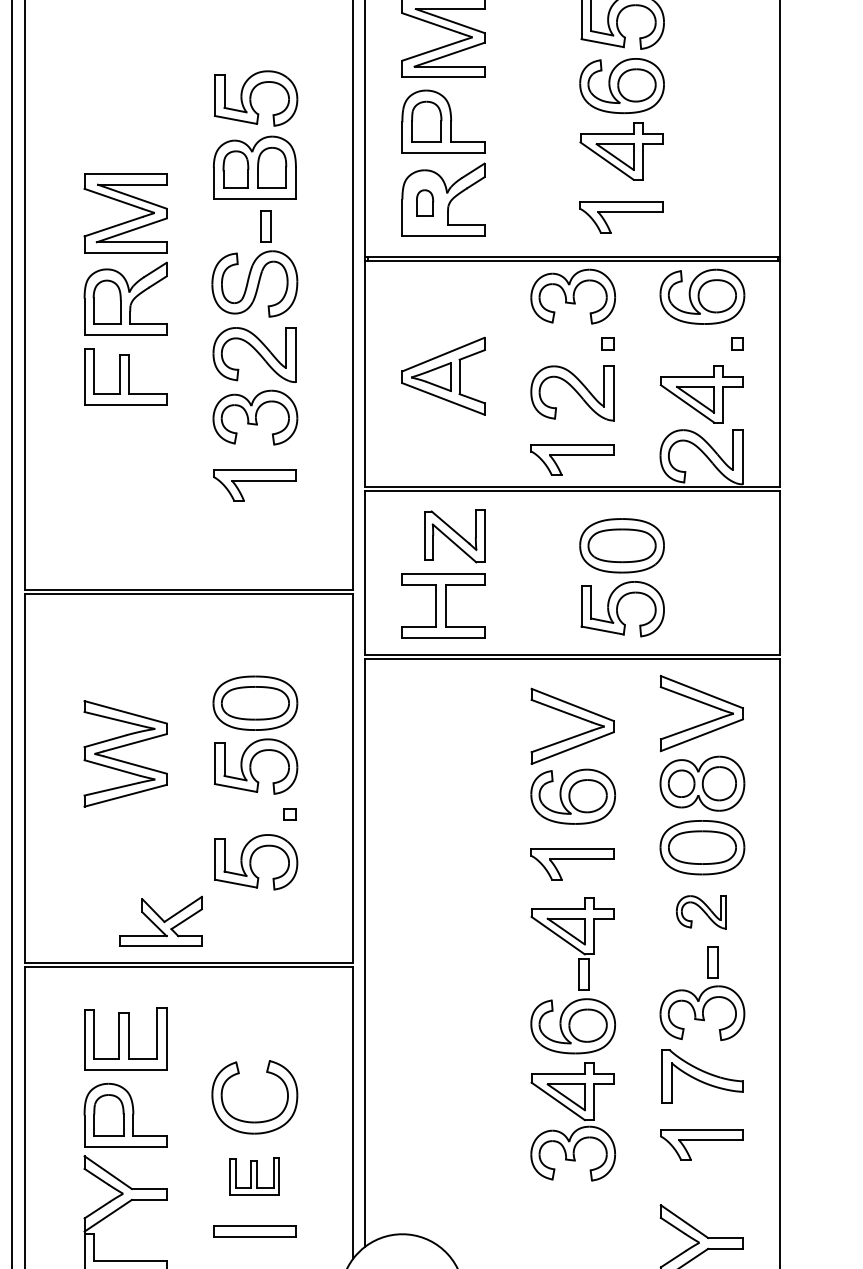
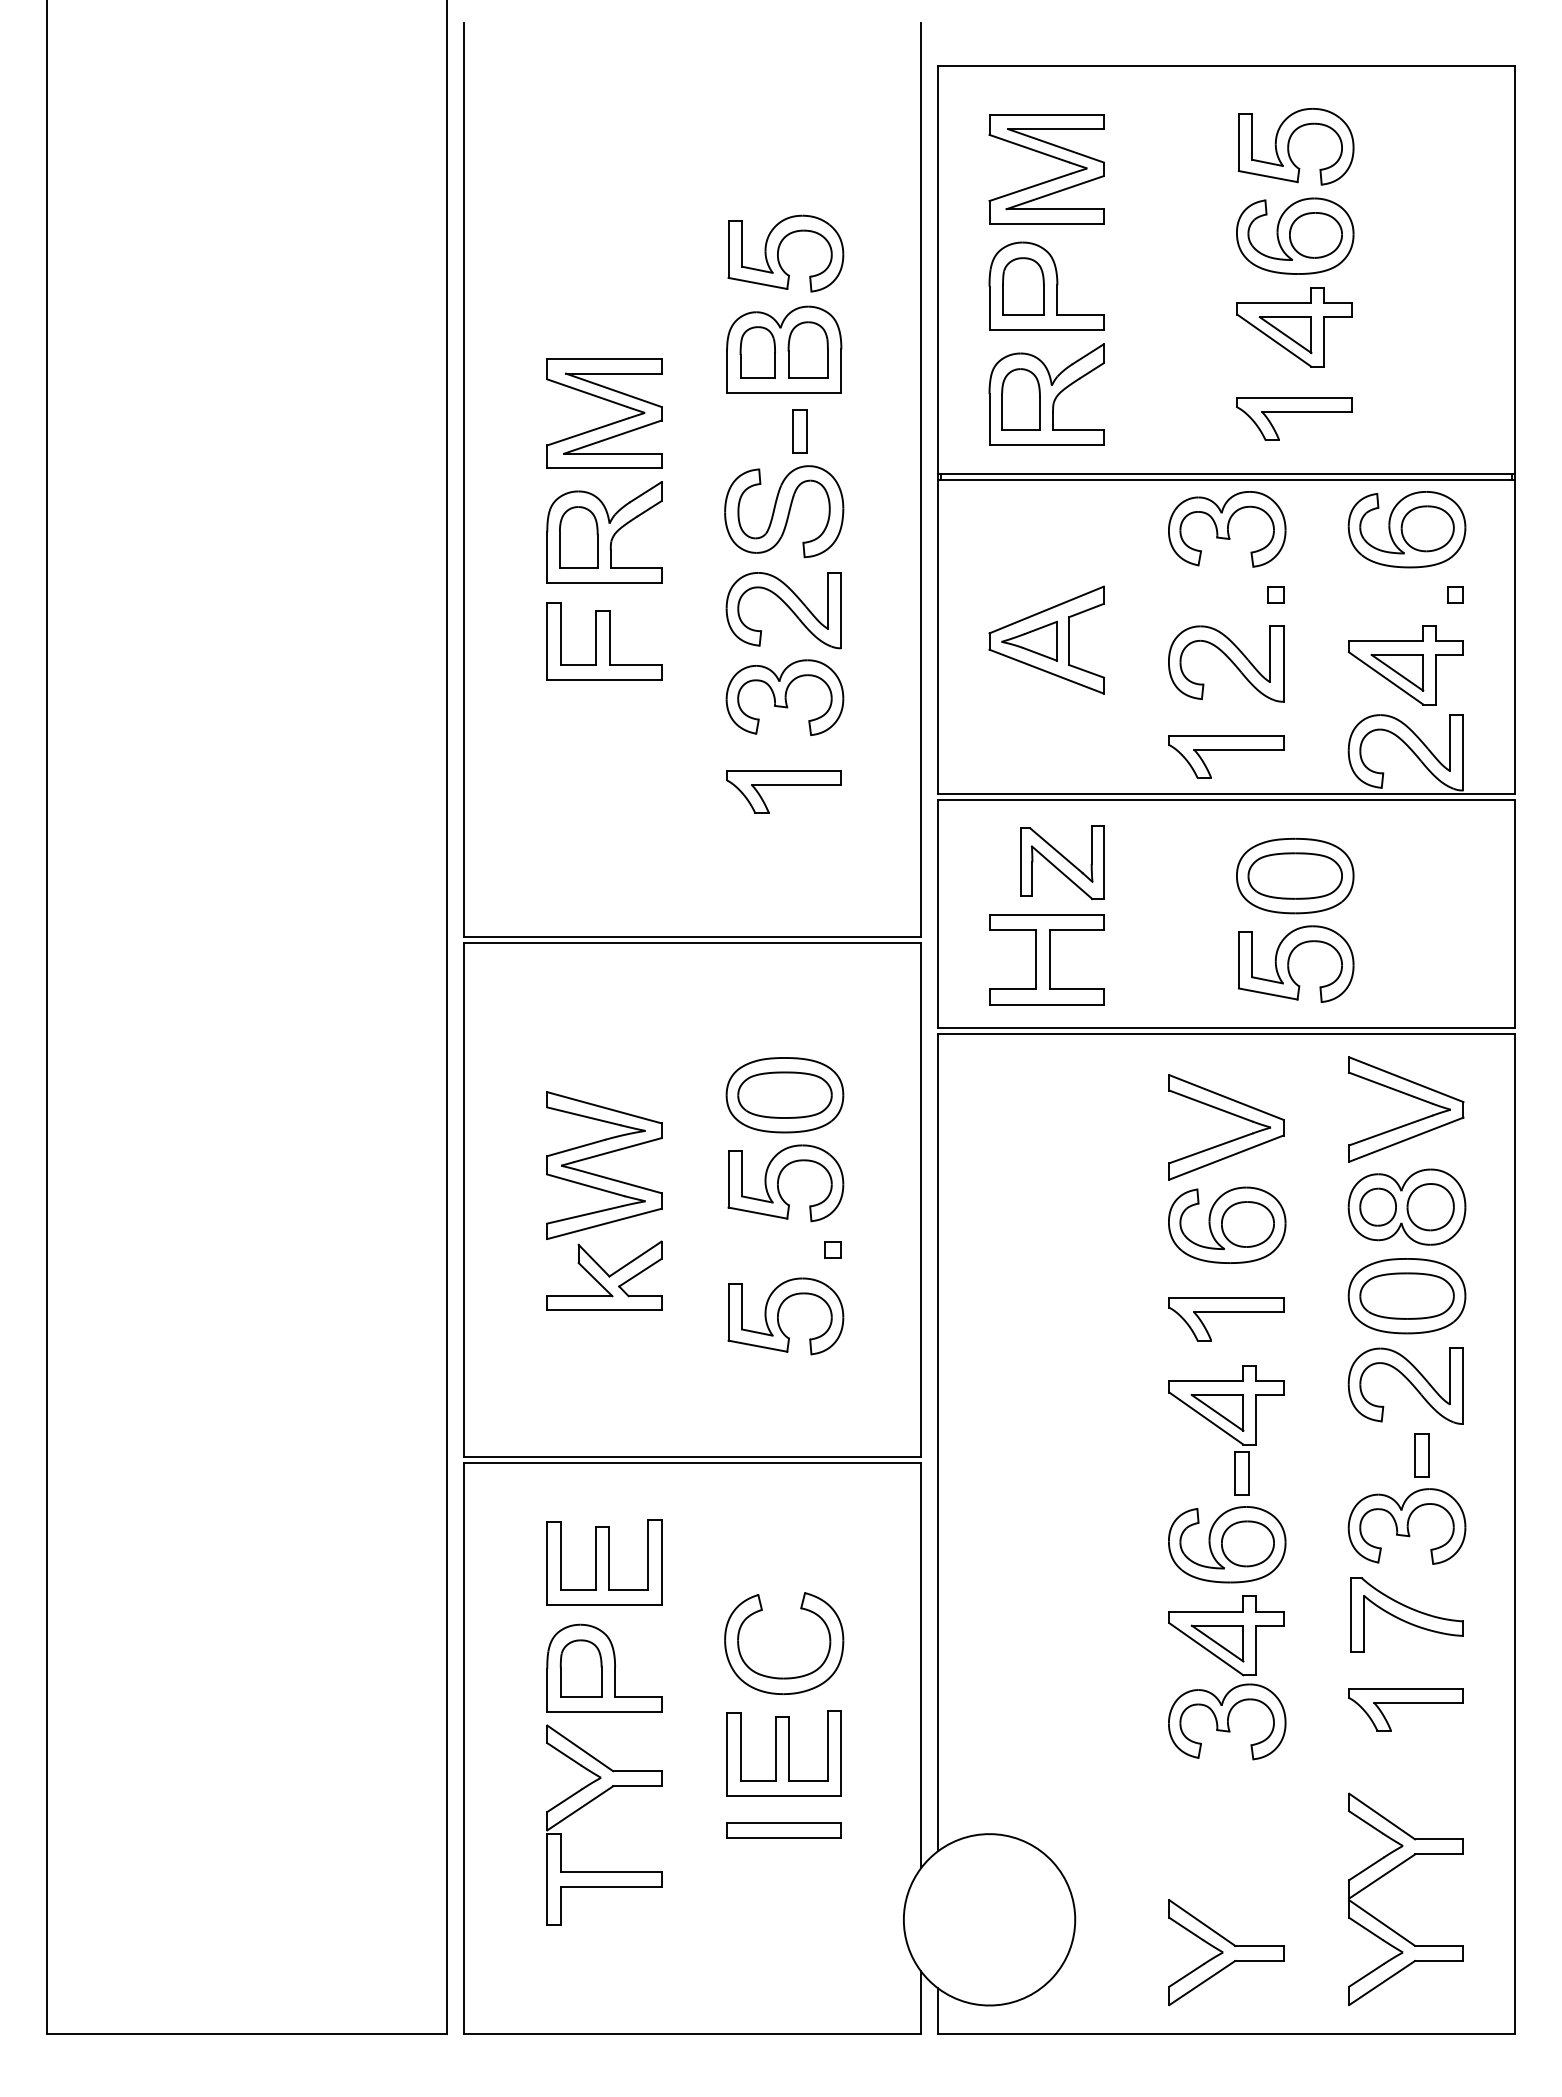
part: (424, 203) -> (1020, 399), size x1.67
part: (701, 911) -> (1405, 1385), size x1.67
part: (160, 921) -> (604, 1275), moved
part: (254, 1176) -> (783, 1753), size x1.67

